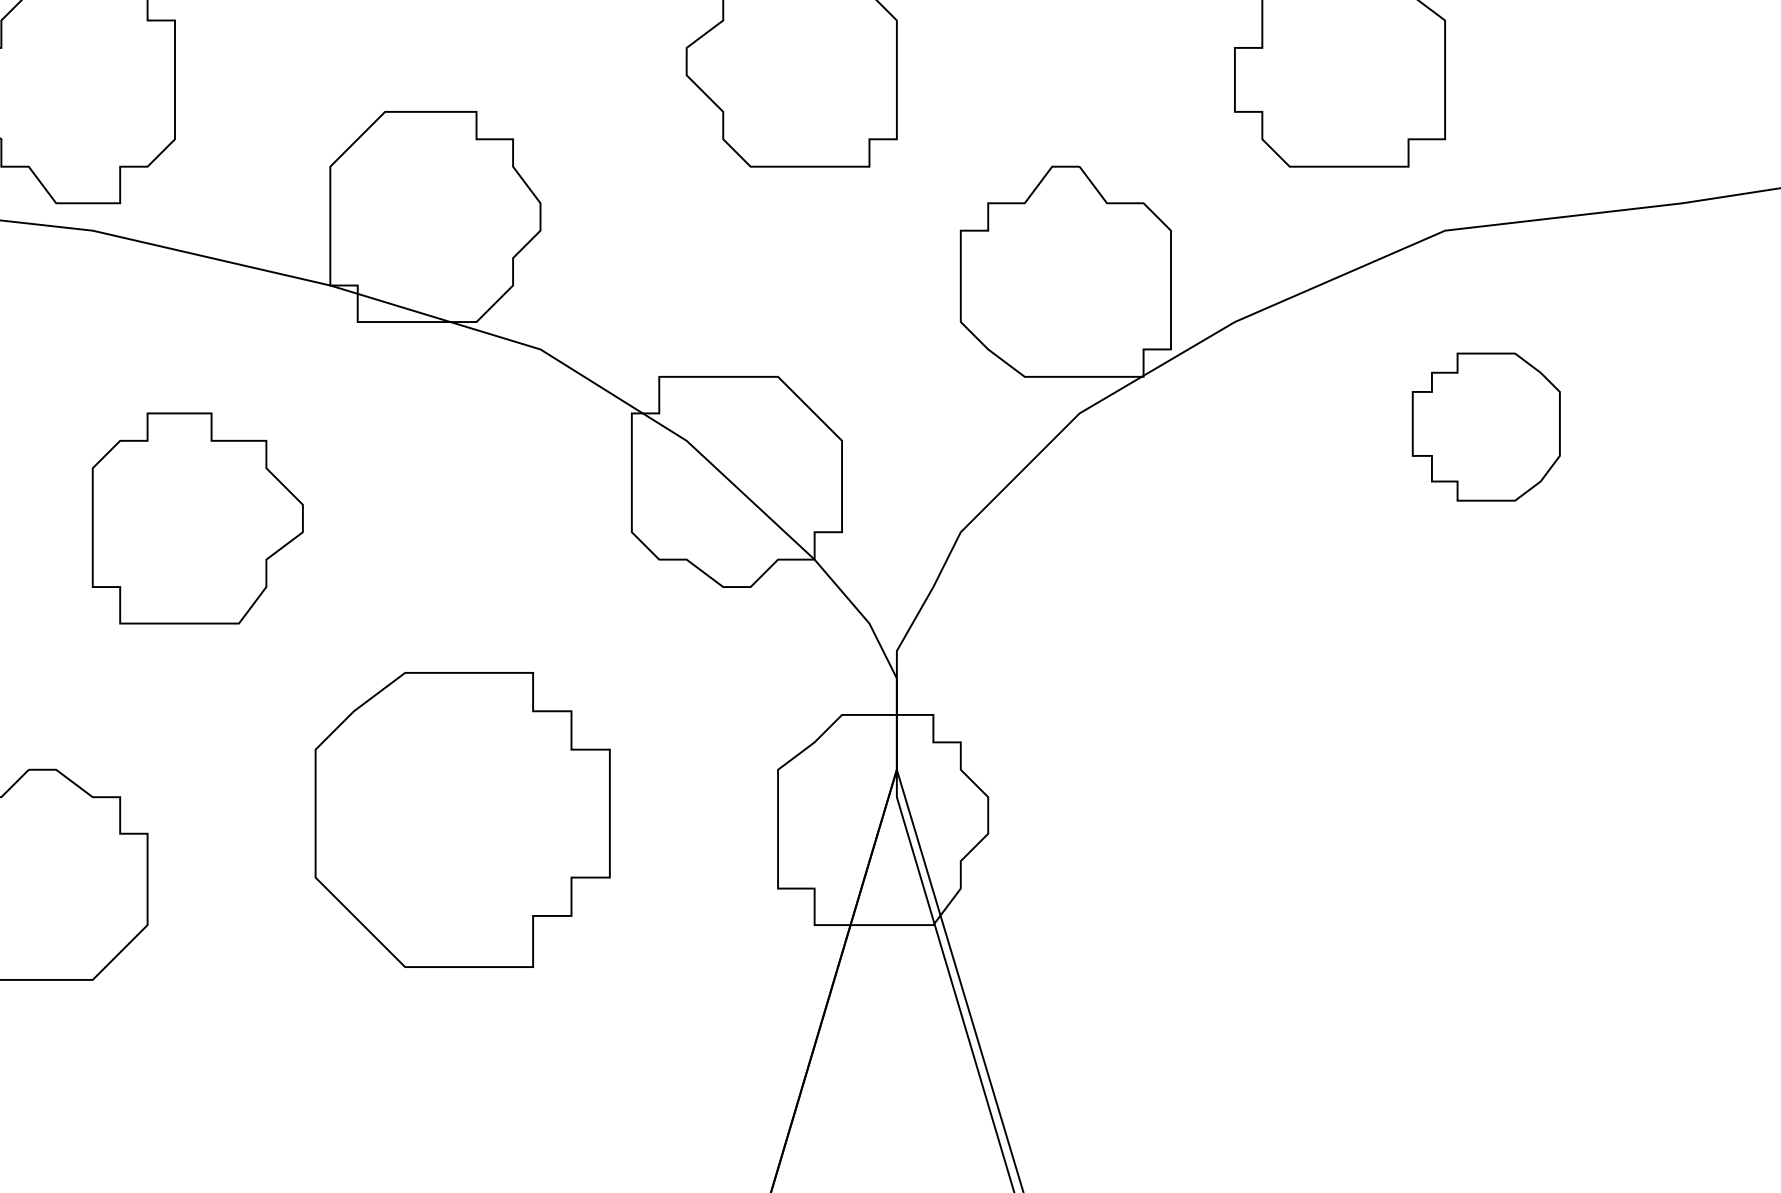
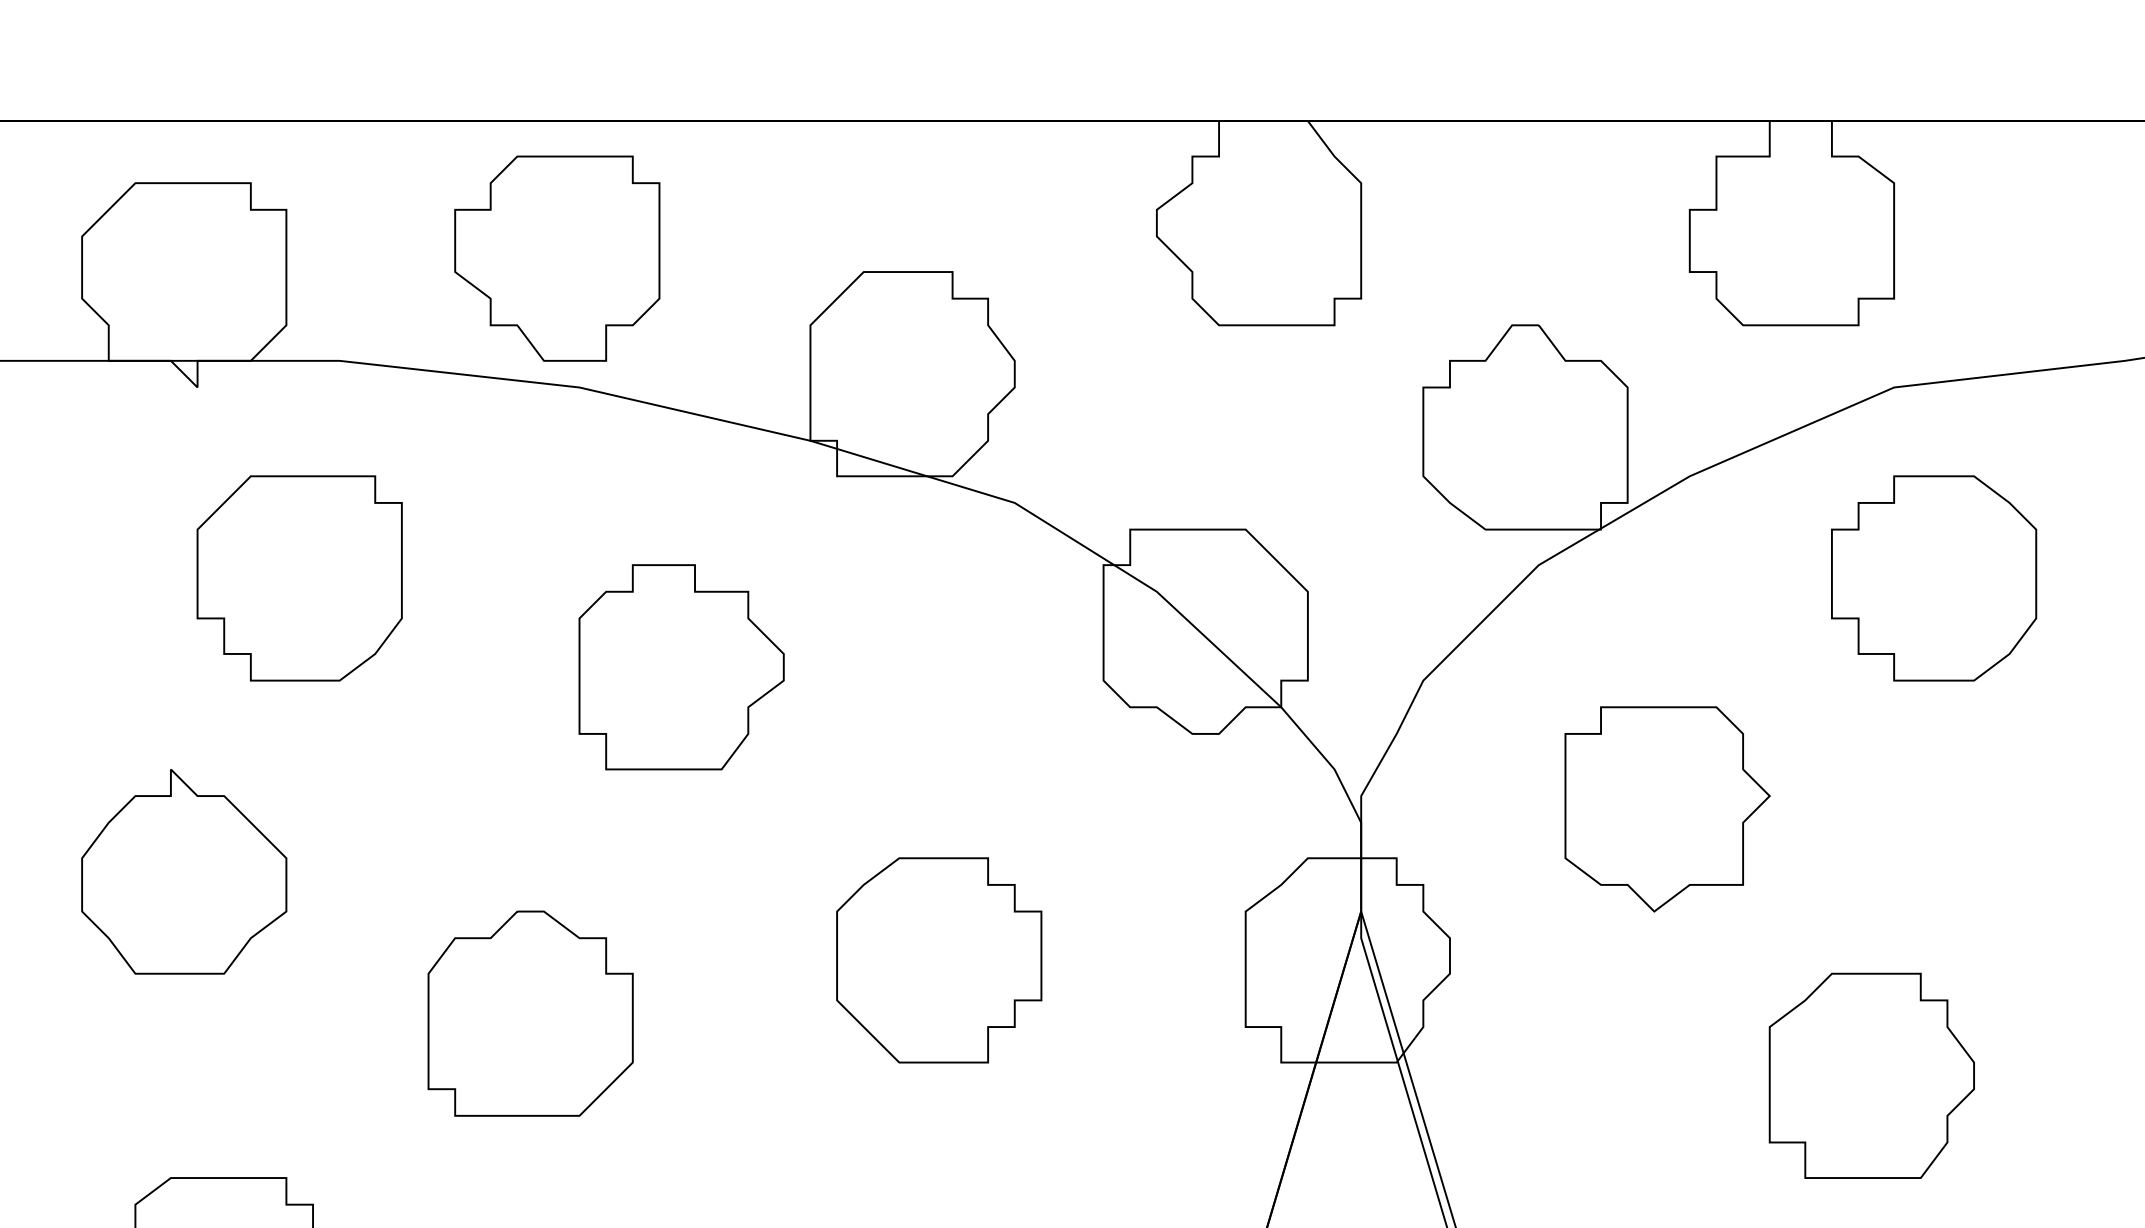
part: (1486, 427) -> (1934, 578), size x1.43
part: (1211, 664) -> (1667, 809), added
part: (463, 820) -> (939, 960), size x0.71
part: (1421, 938) -> (1871, 1075), added

